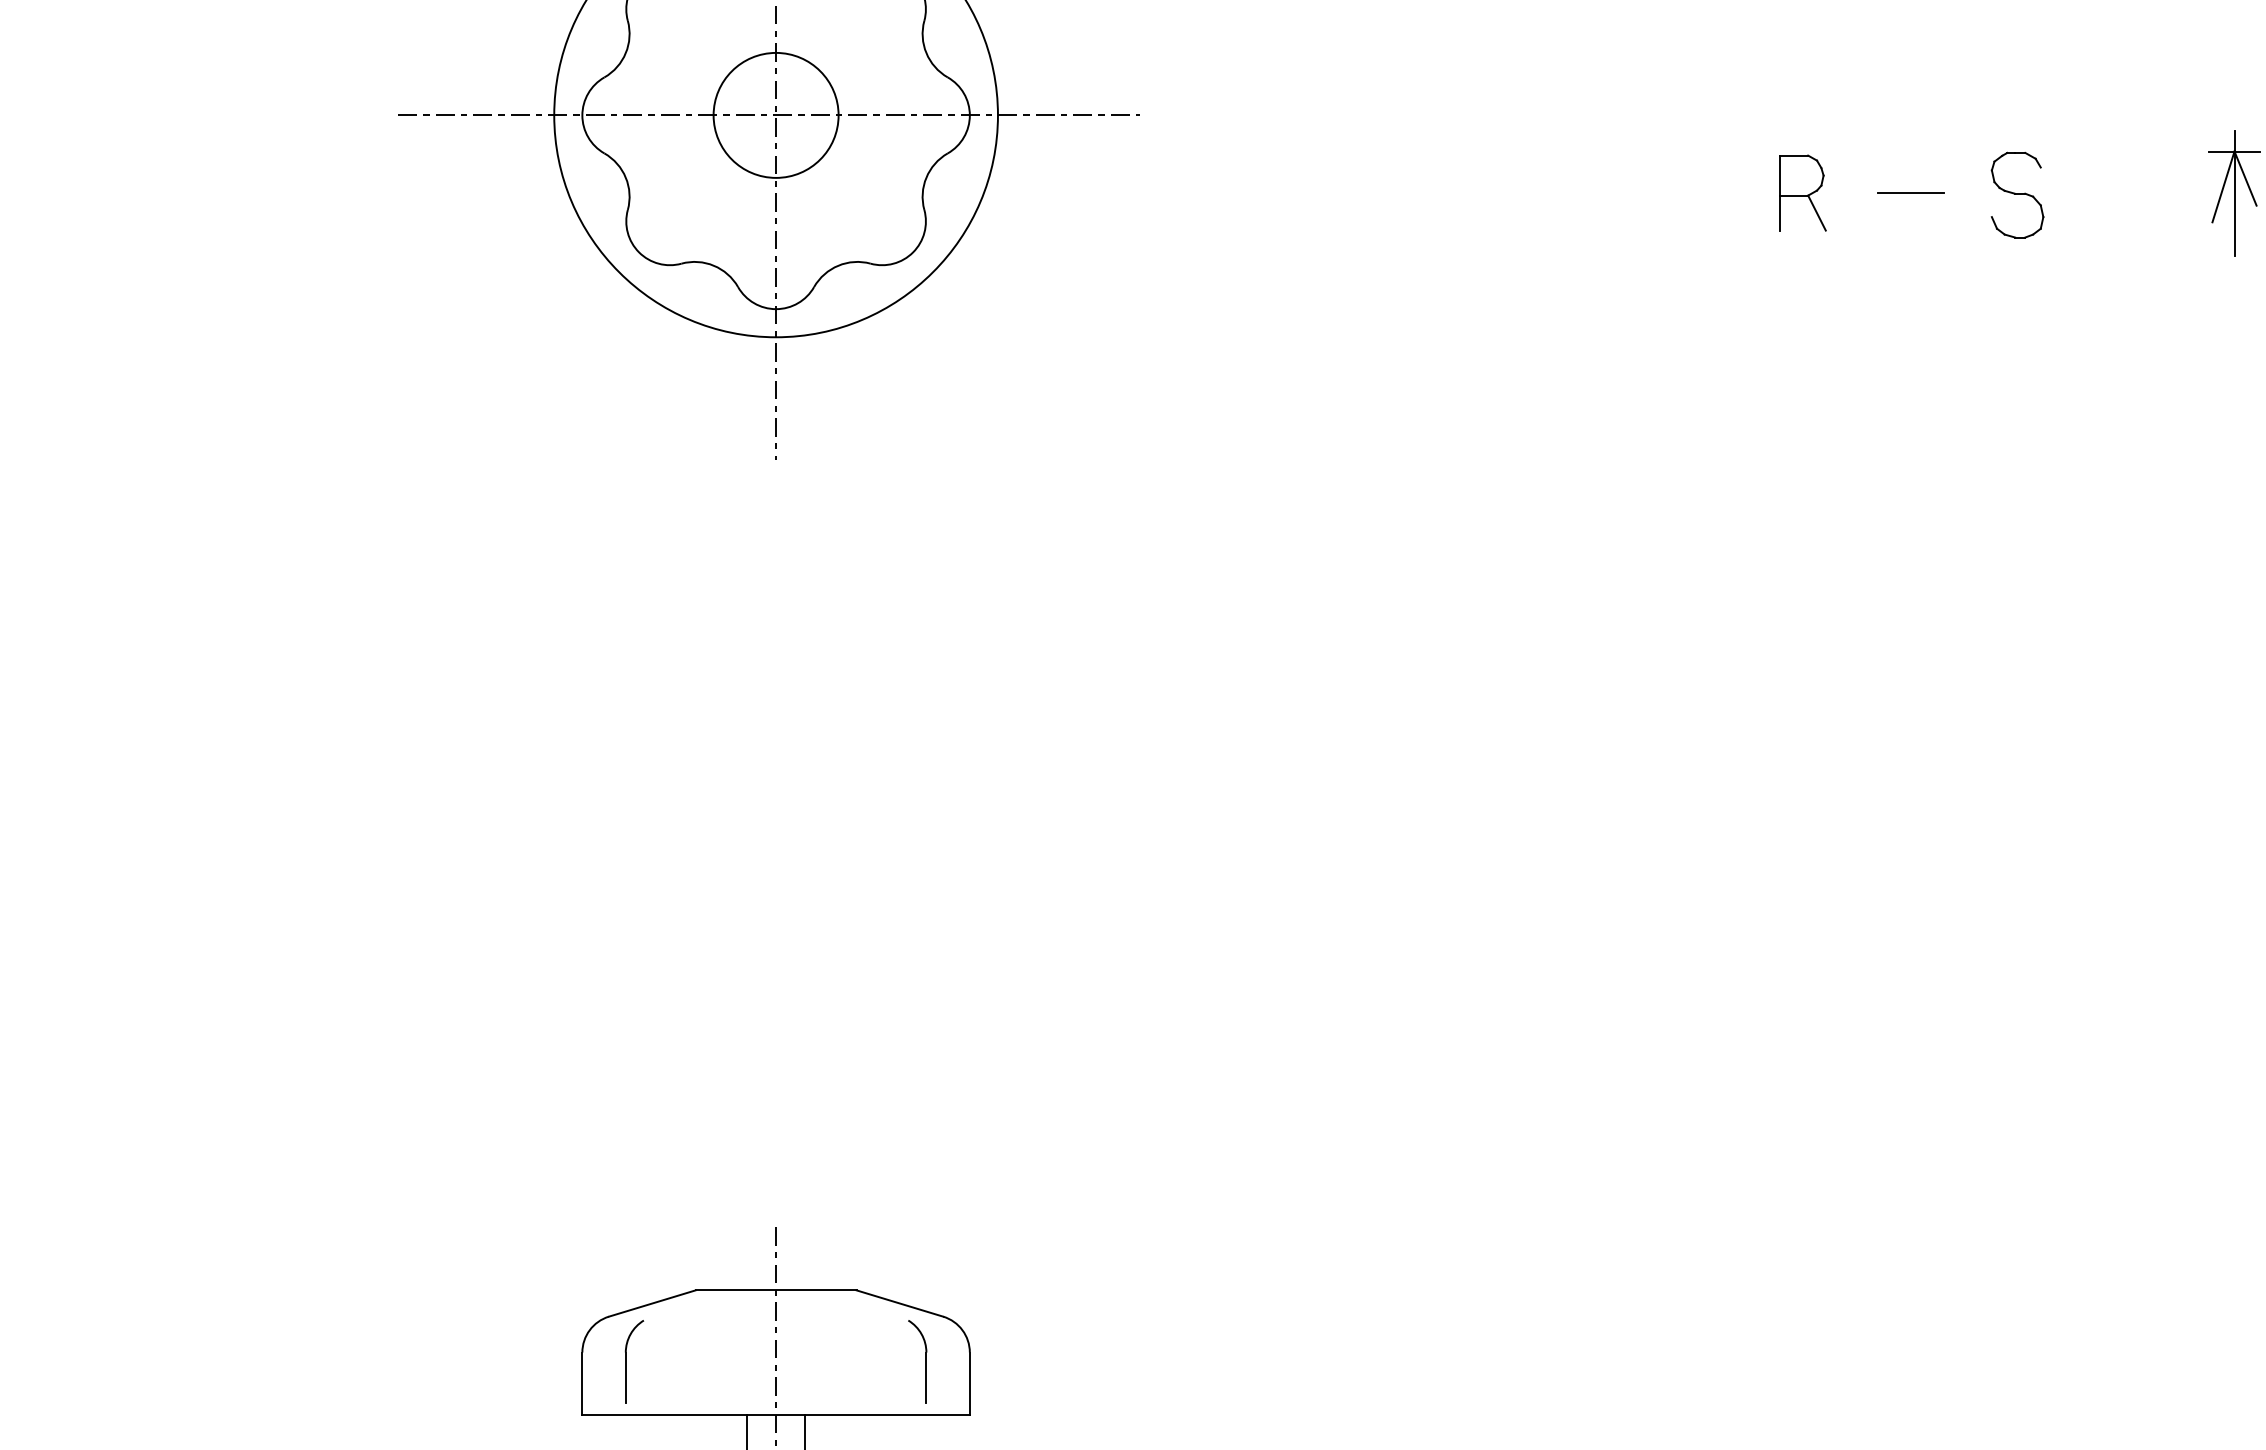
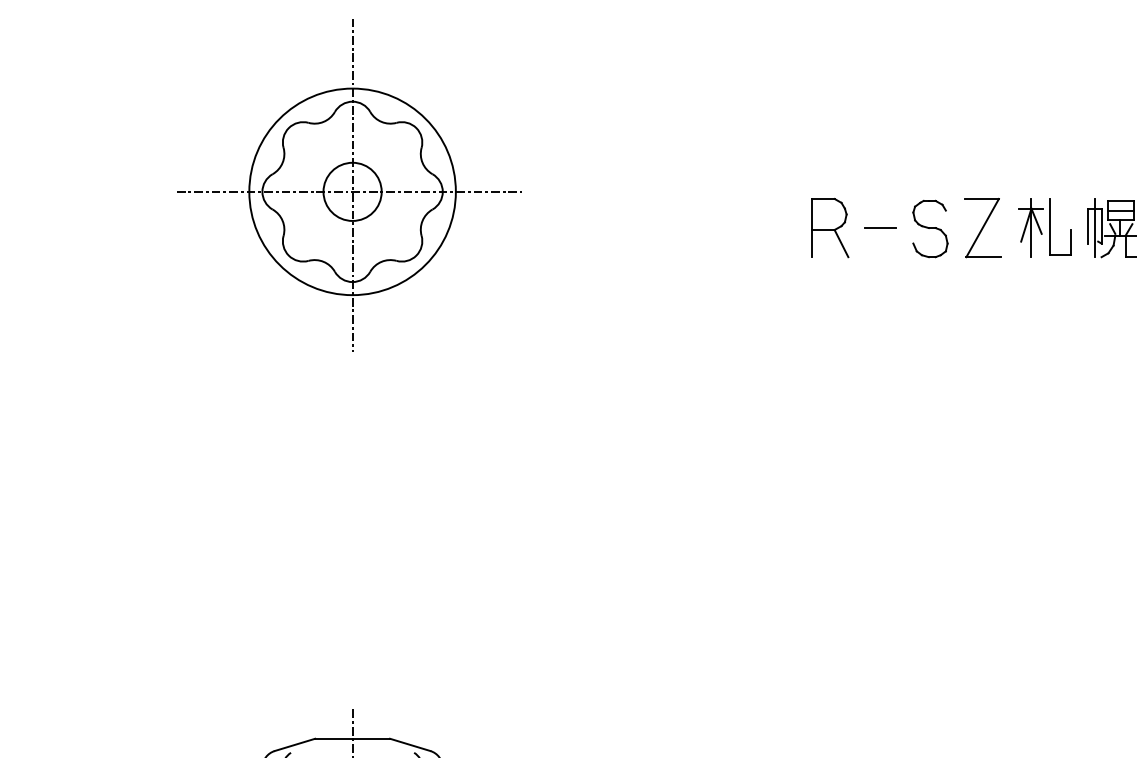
part: (1802, 191) -> (830, 227), size x1.67
part: (2017, 194) -> (930, 228), size x1.43
part: (2129, 194) -> (982, 228), added

